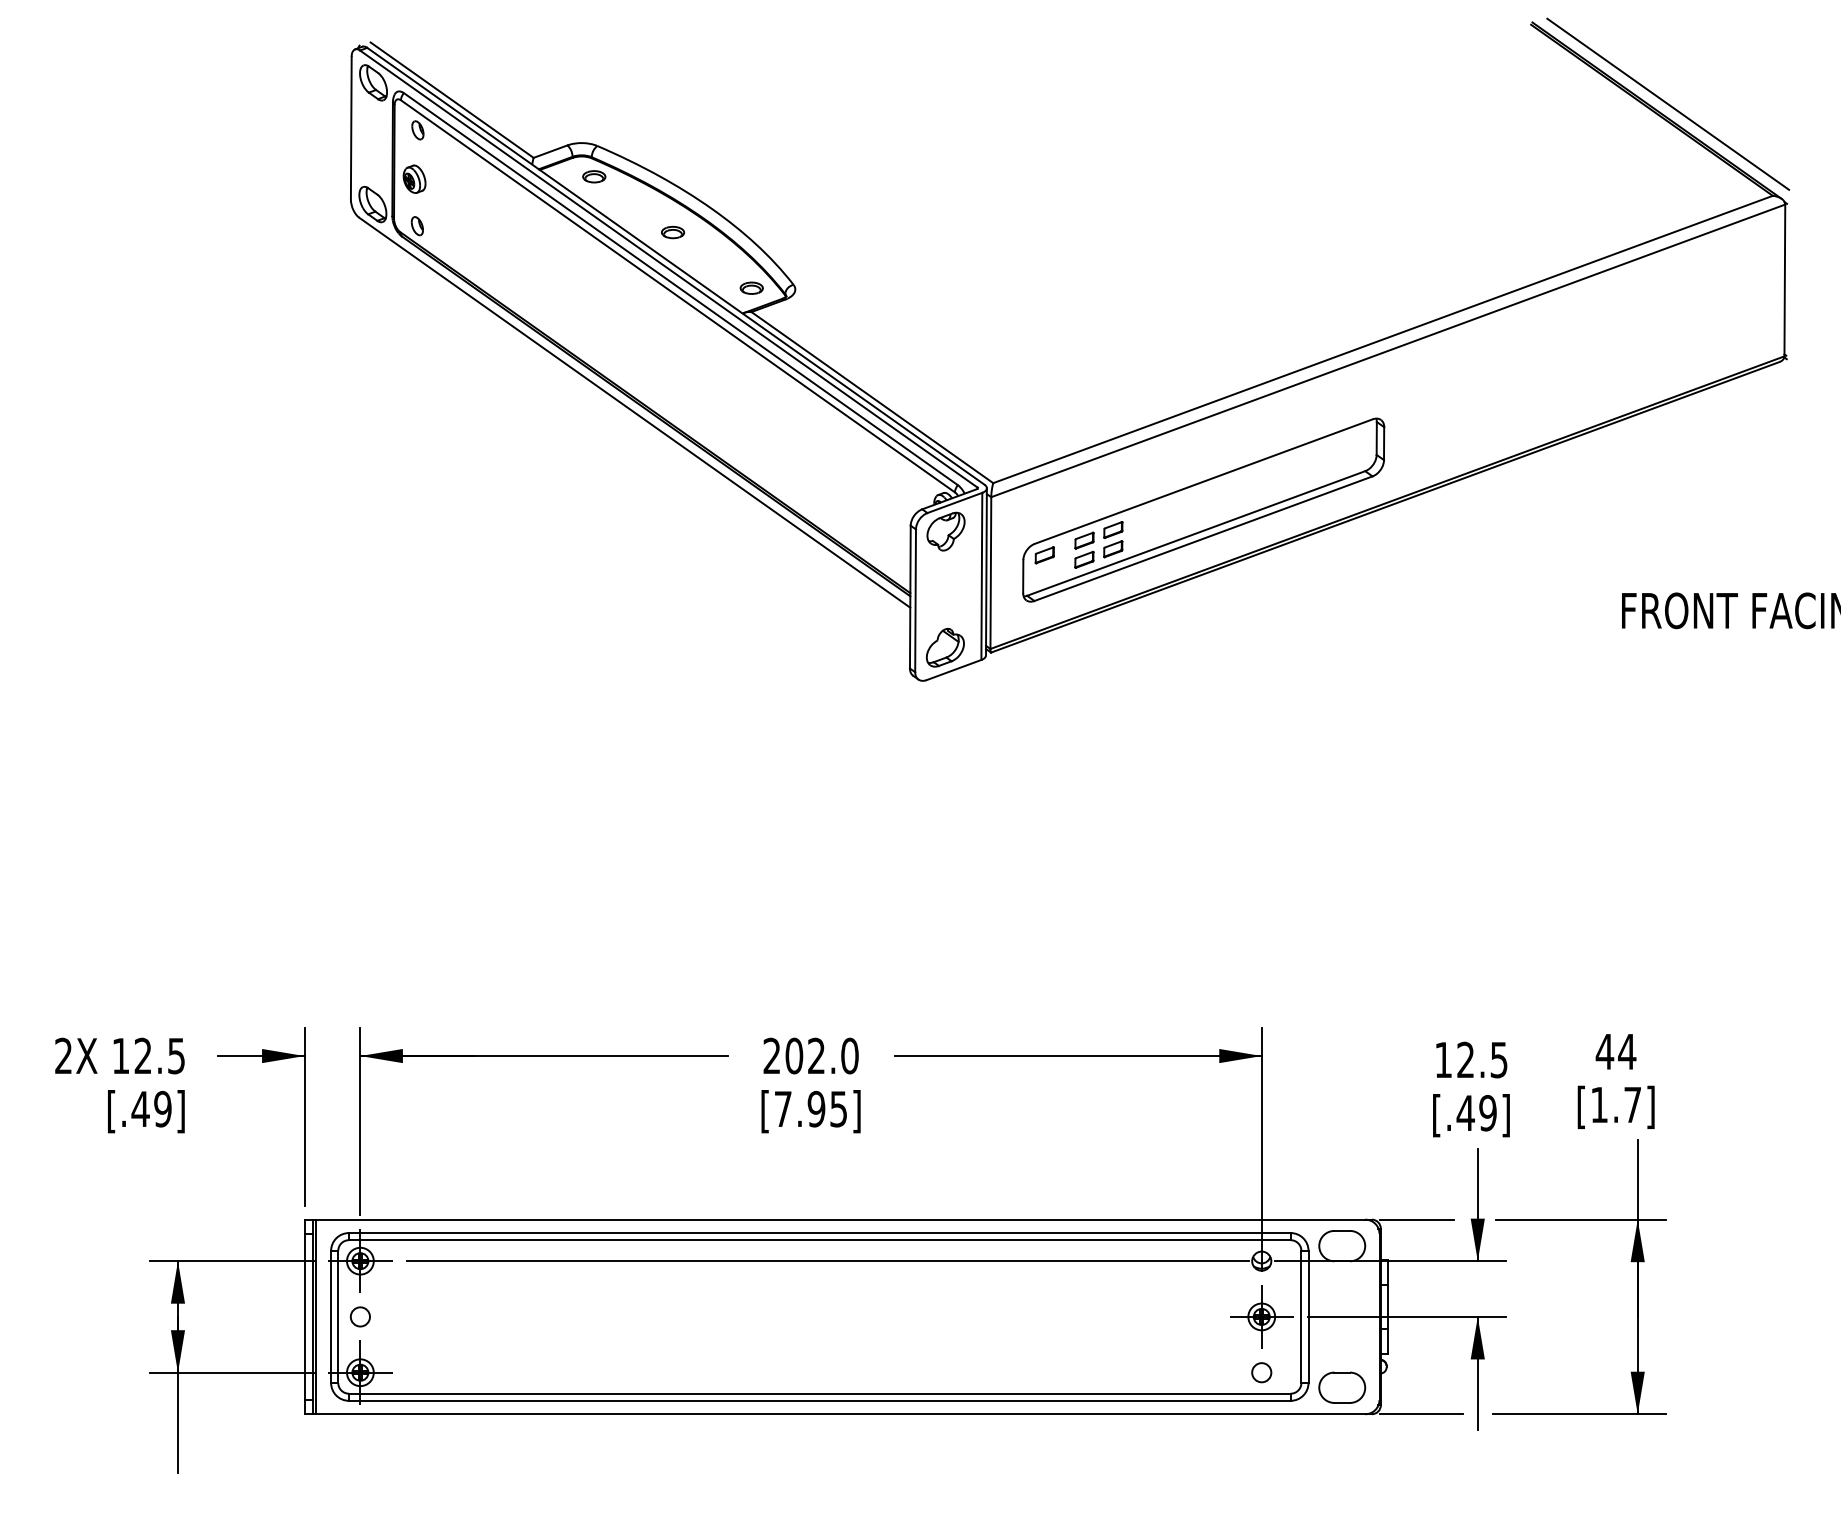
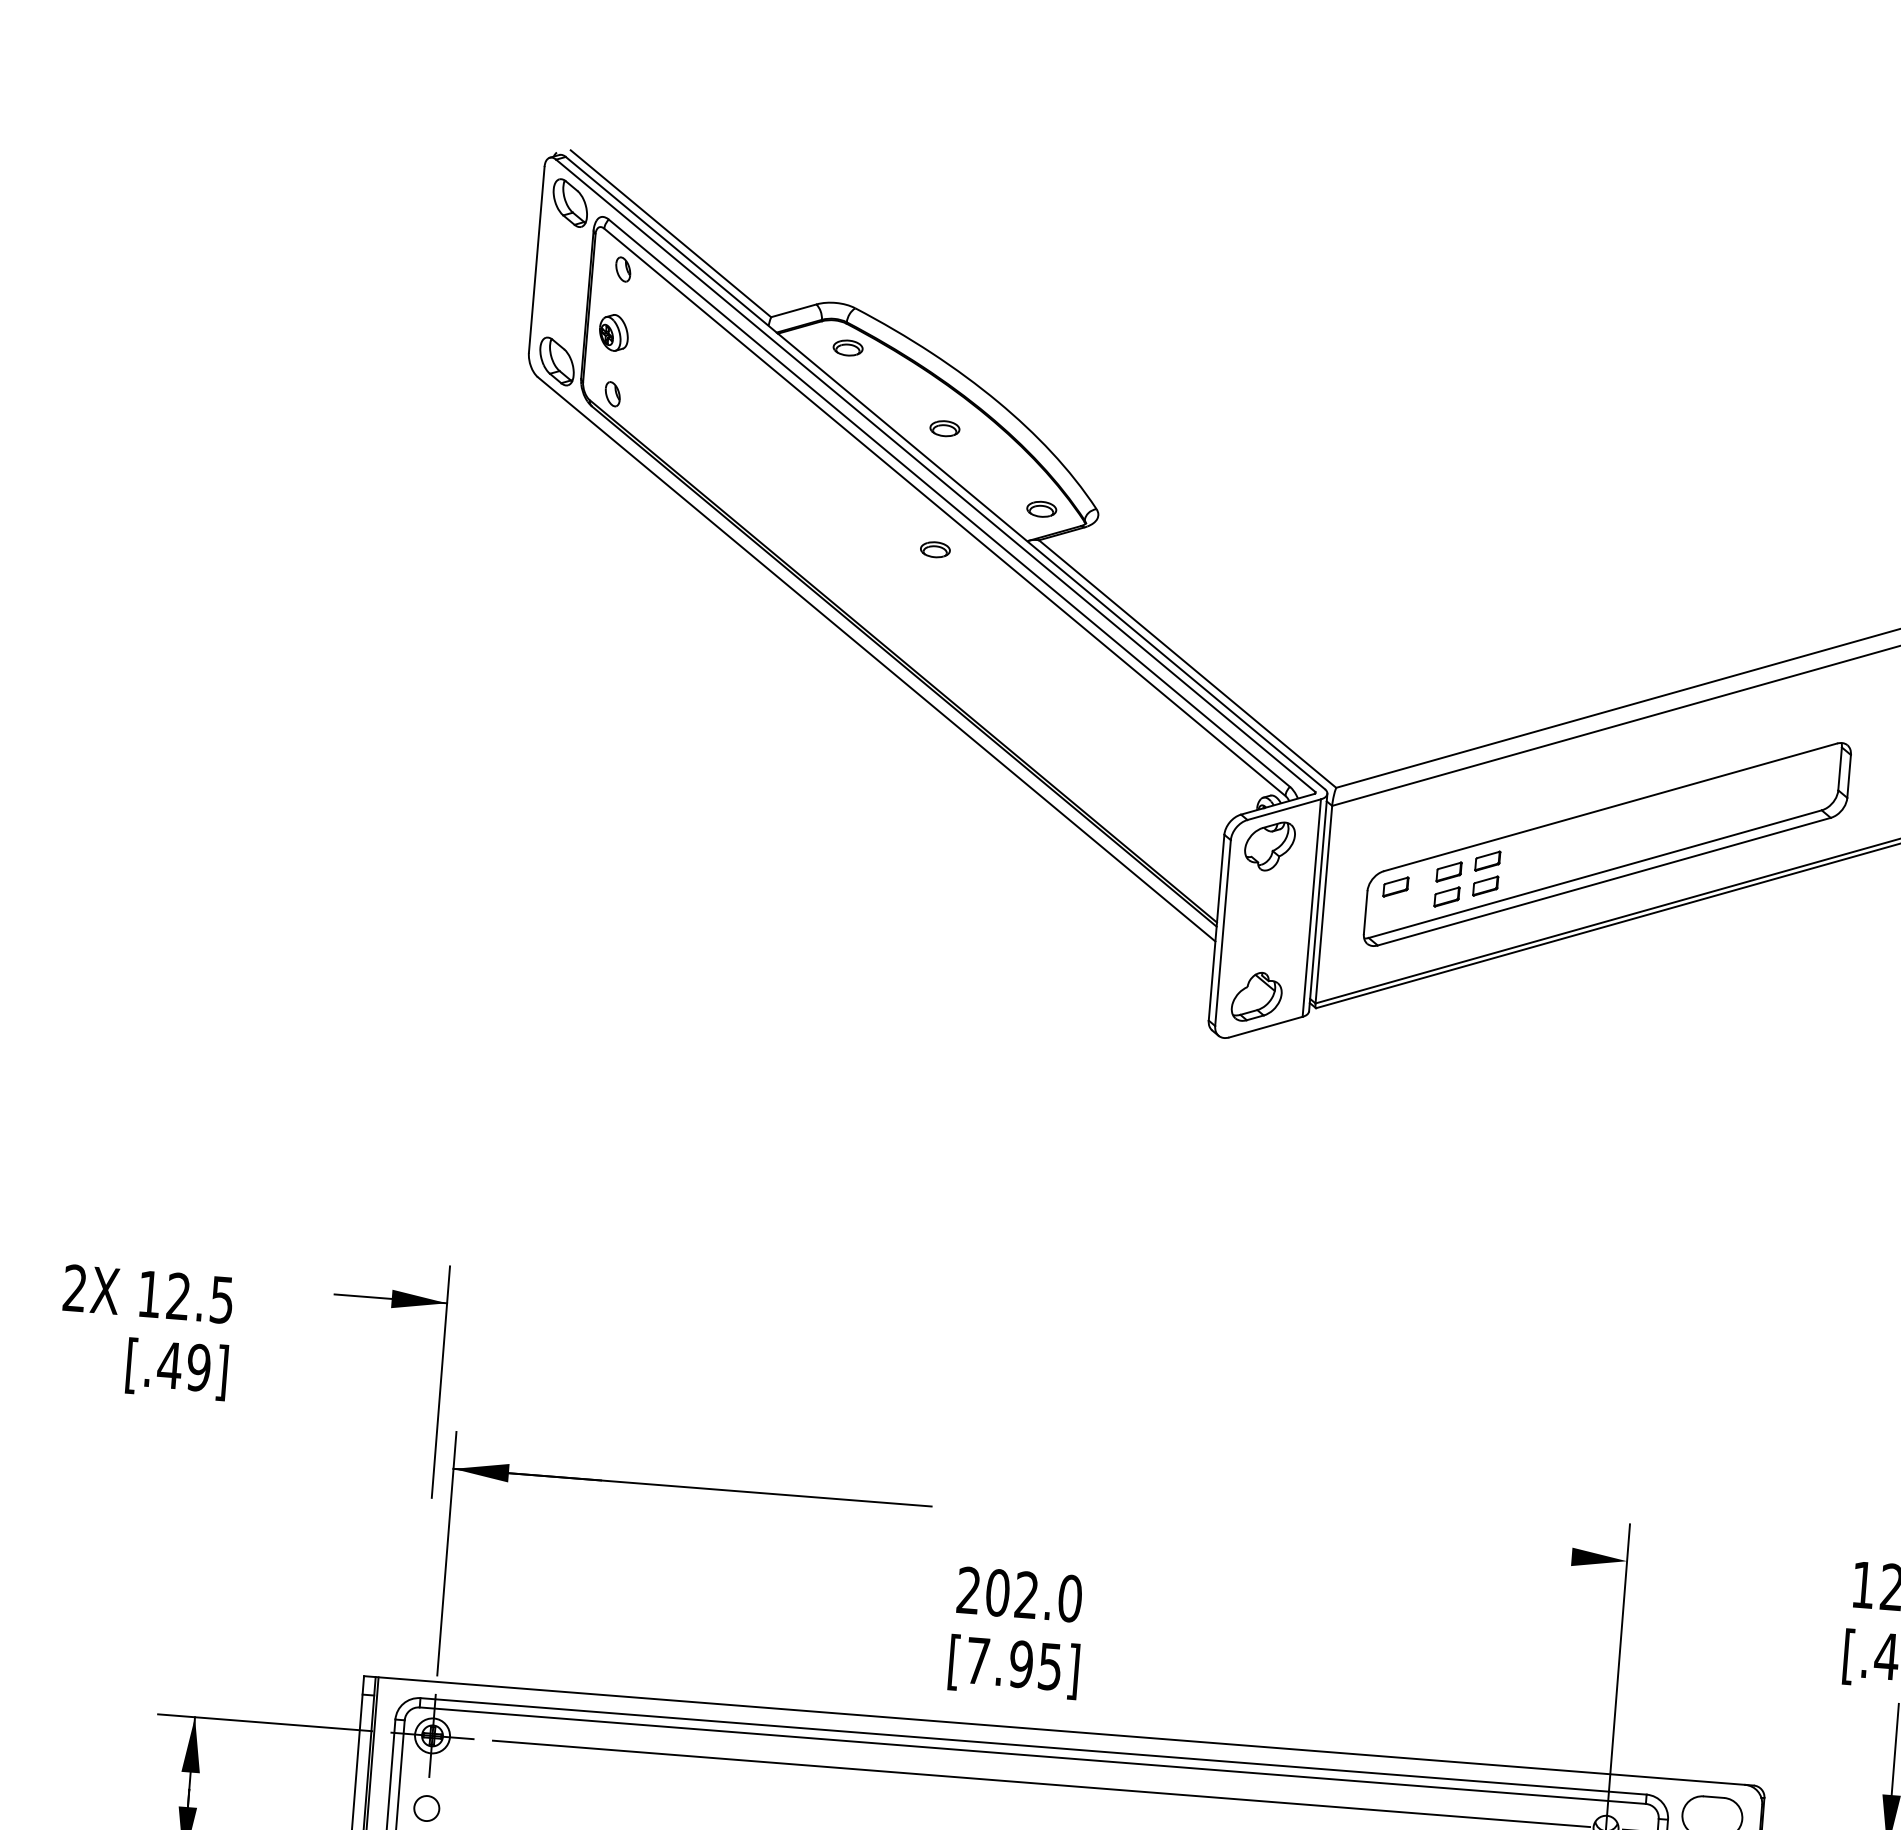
part: (673, 325) -> (936, 549), added
line: (1077, 1056) -> (1387, 1542), removed
text: (119, 1085) -> (144, 1332), moved
text: (810, 1085) -> (1015, 1632), moved
part: (304, 1116) -> (440, 1381), moved
line: (1416, 1219) -> (1811, 1789), removed

